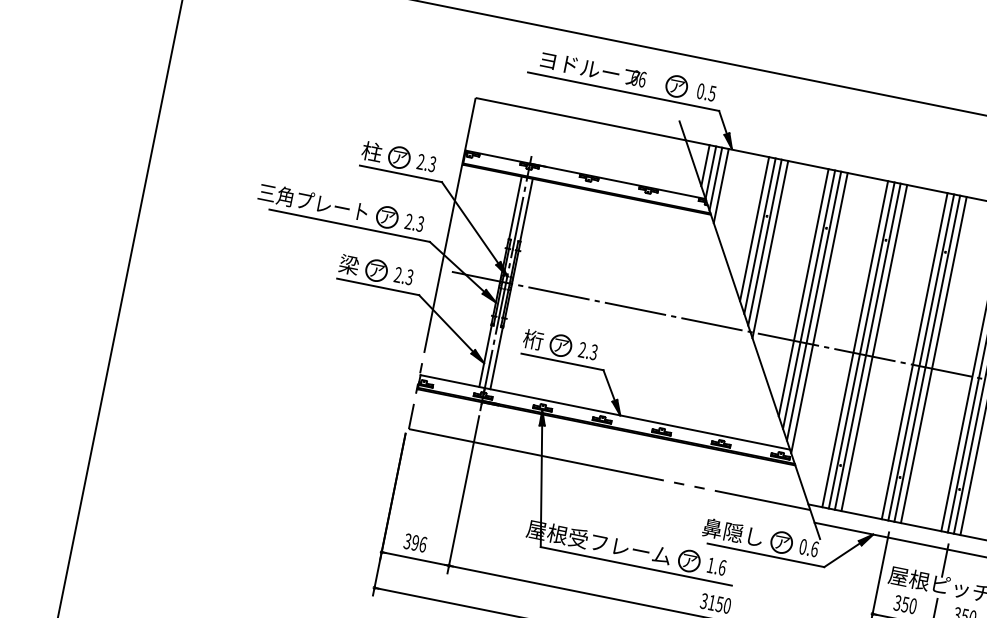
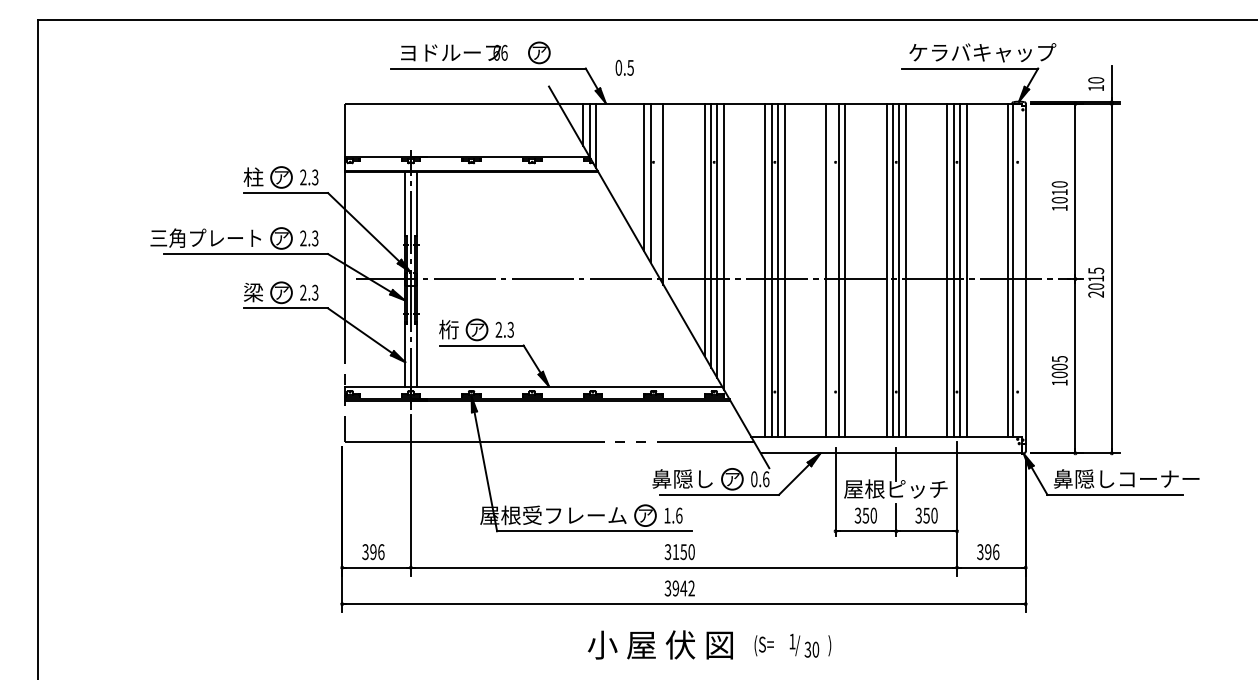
text: (706, 92) -> (624, 67), moved
line: (721, 185) -> (602, 141), removed
line: (764, 242) -> (656, 188), removed
line: (921, 356) -> (832, 269), removed

